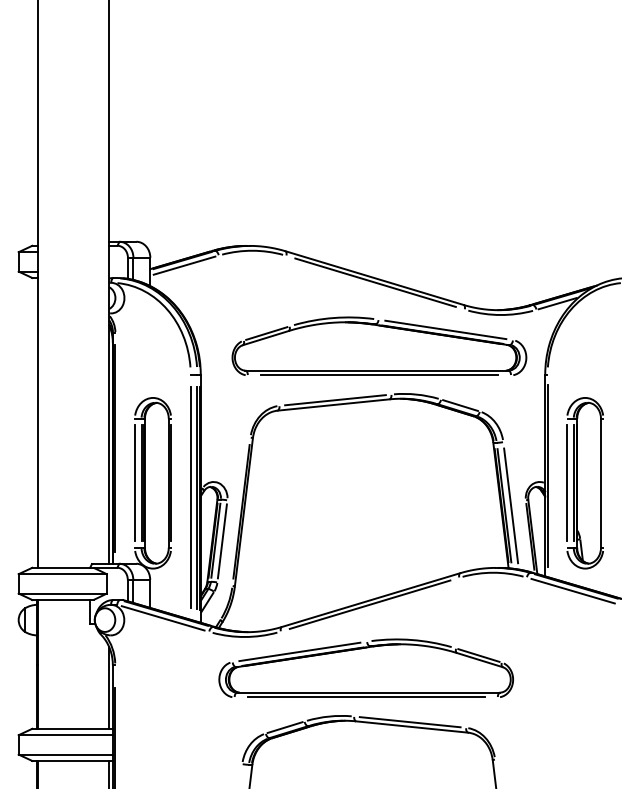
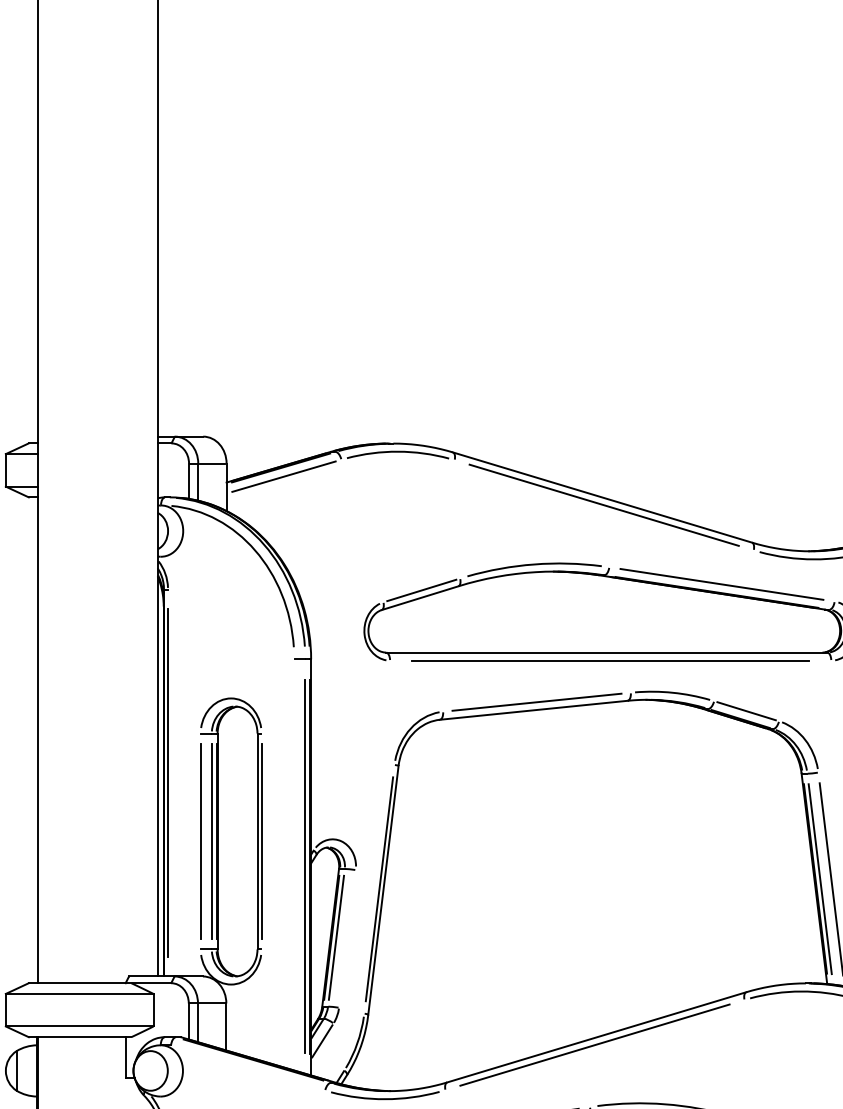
line: (190, 496) -> (293, 863), removed
line: (221, 541) -> (345, 939), removed
line: (162, 618) -> (246, 1068), removed

